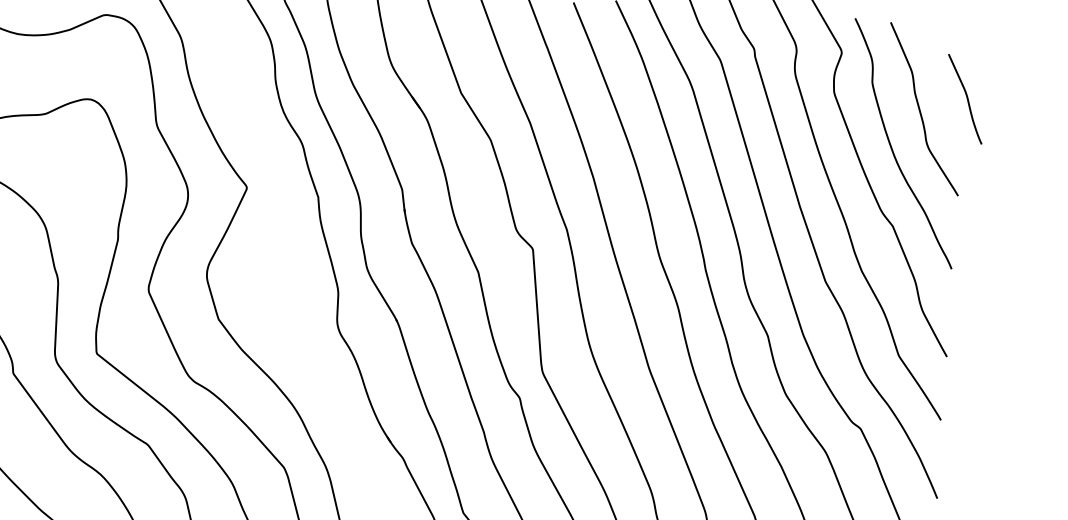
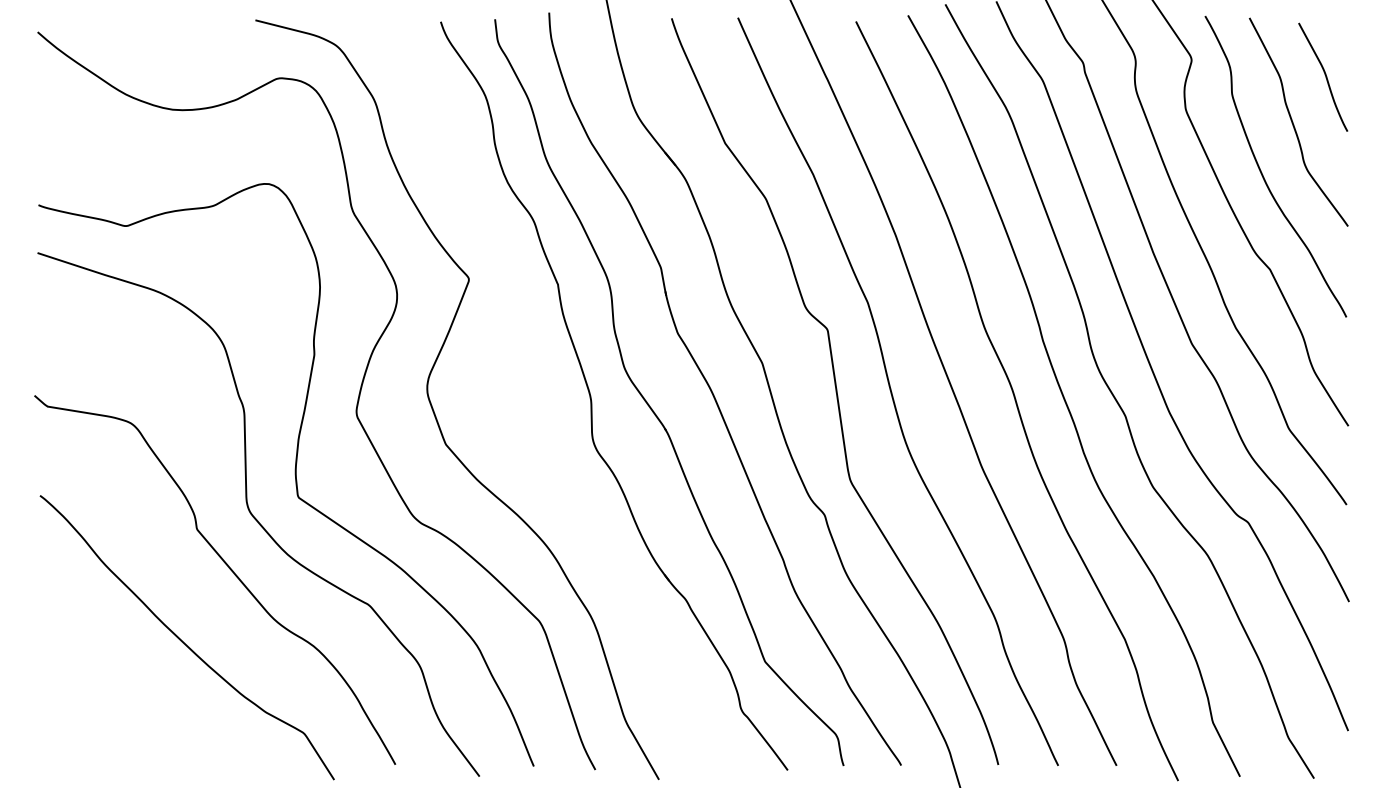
curve: (967, 98) -> (1325, 76), moved

